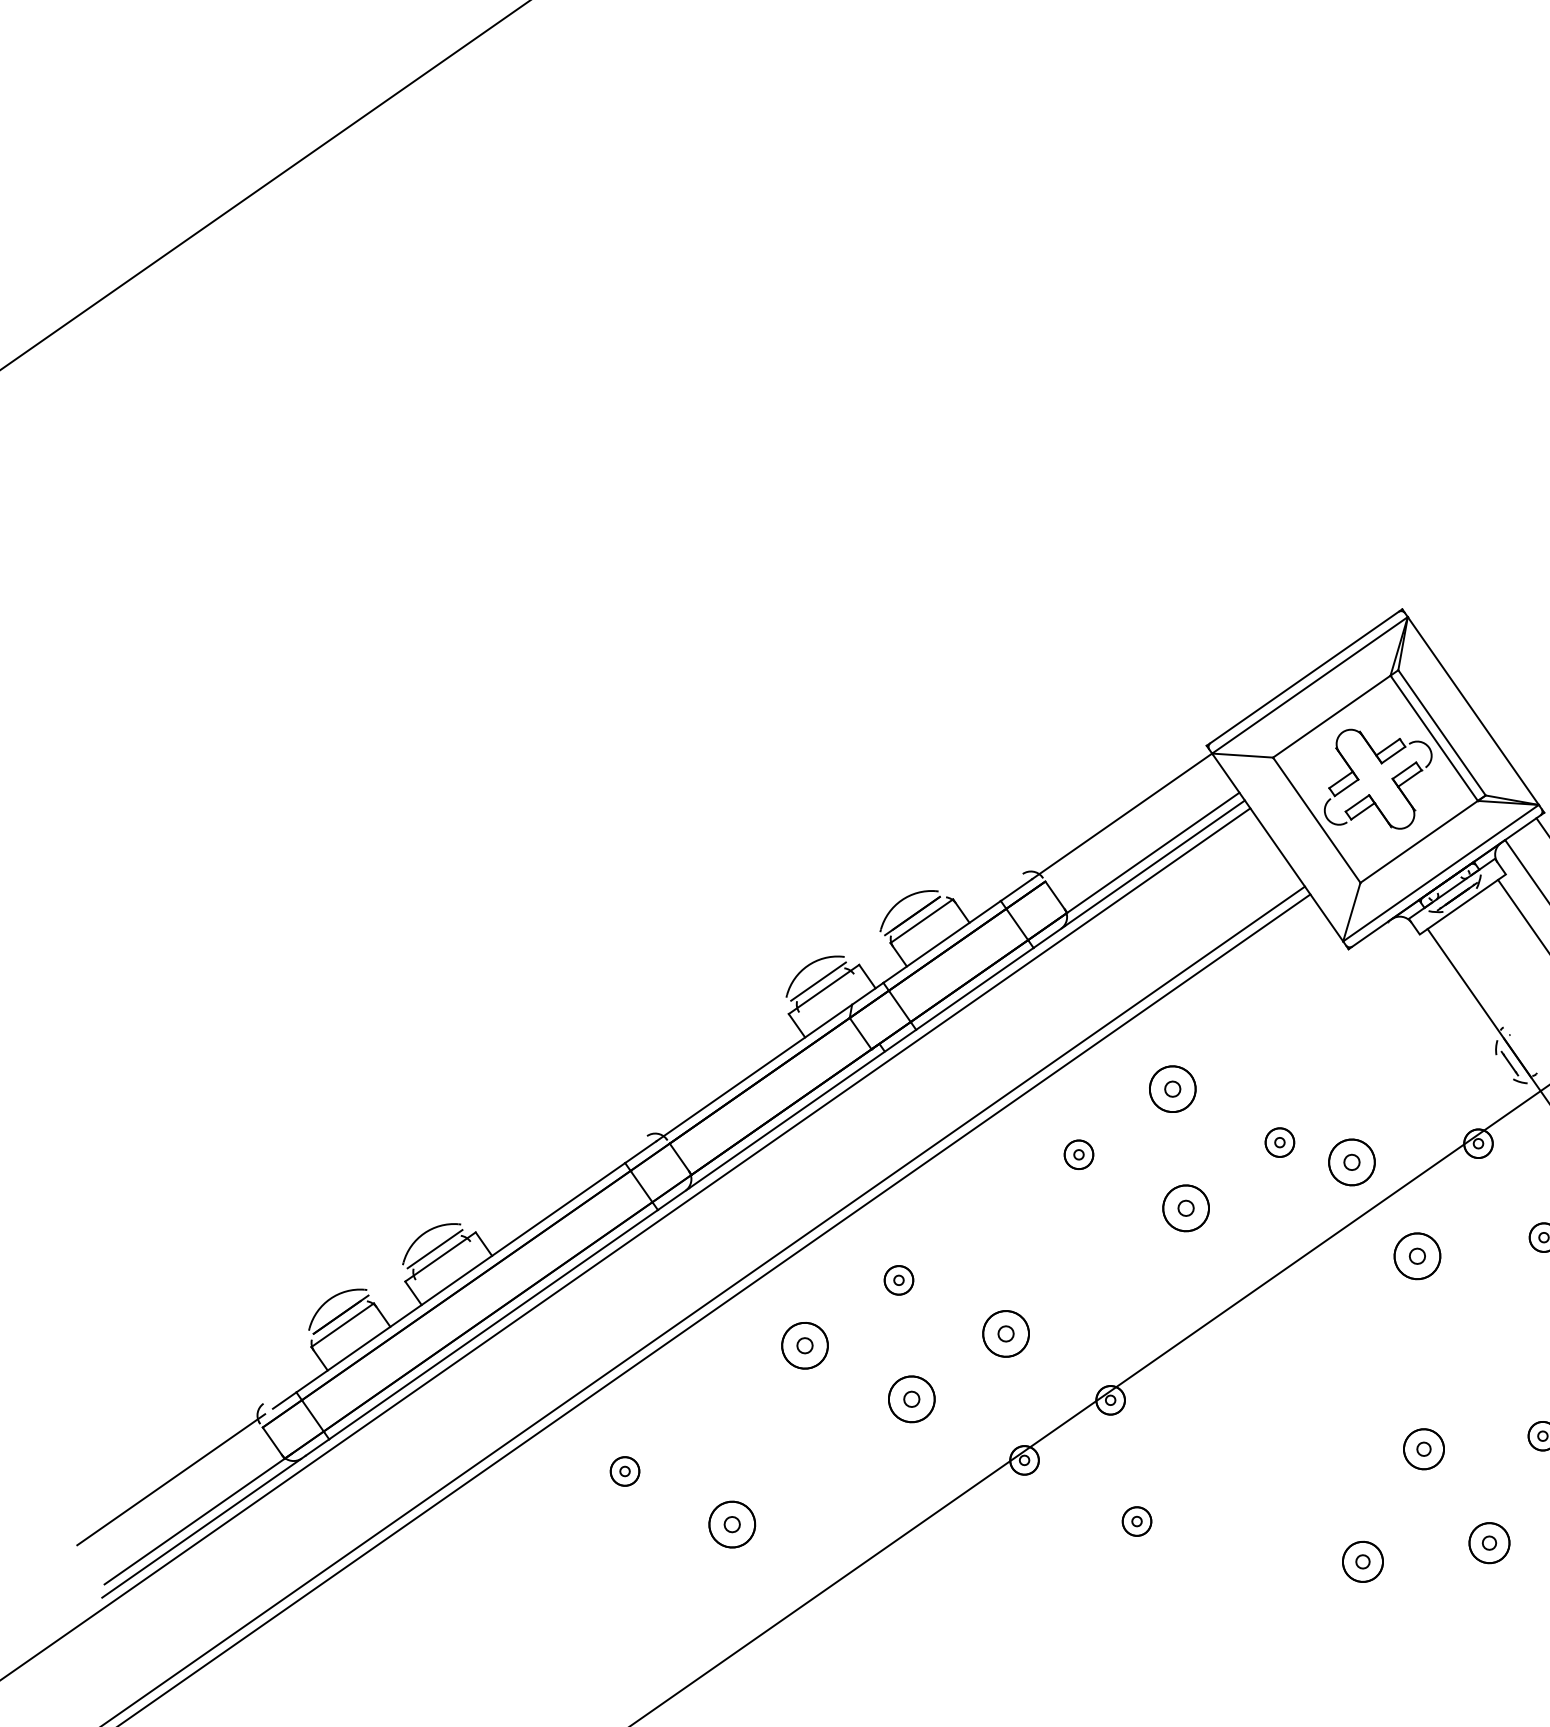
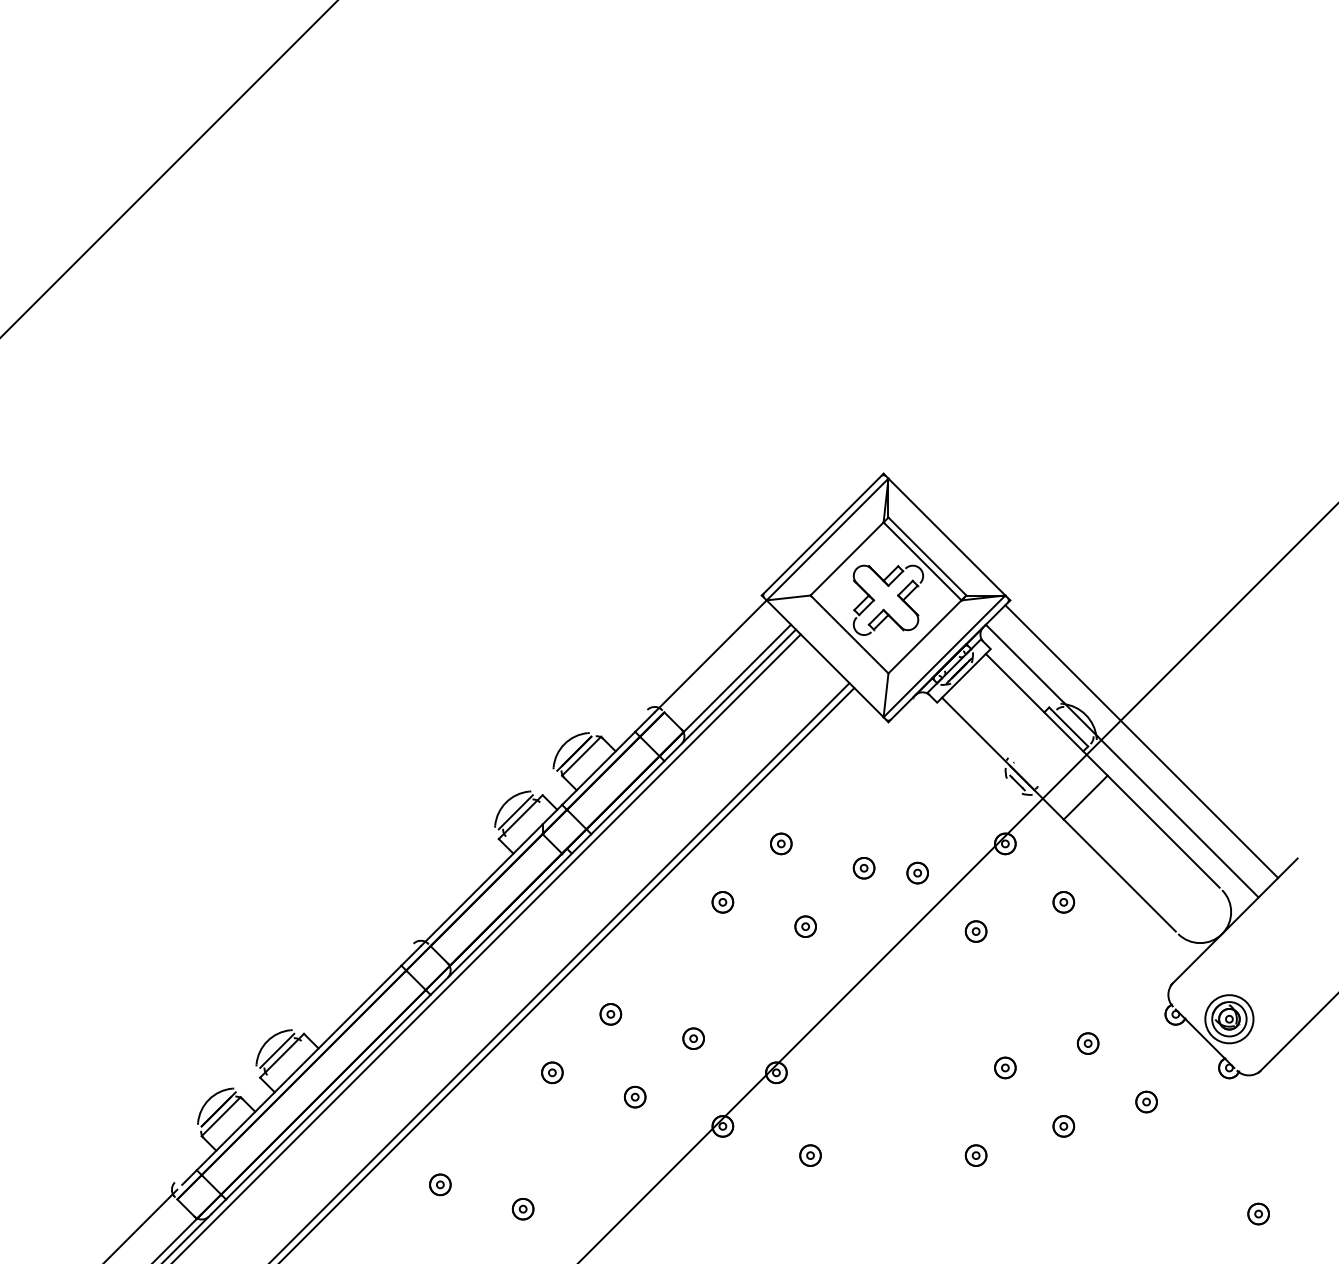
part: (1173, 1088) -> (781, 843), size x0.62
part: (1351, 1161) -> (917, 872), size x0.62
part: (1185, 1207) -> (805, 926), size x0.62
part: (1416, 1255) -> (975, 931), size x0.62
part: (1005, 1333) -> (693, 1038), size x0.62
part: (805, 1345) -> (552, 1072), size x0.62
part: (912, 1398) -> (635, 1096), size x0.62
part: (1424, 1448) -> (1005, 1067), size x0.71
part: (731, 1525) -> (522, 1209), size x0.62
part: (1489, 1543) -> (1063, 1126), size x0.71
part: (1362, 1561) -> (975, 1155), size x0.71

